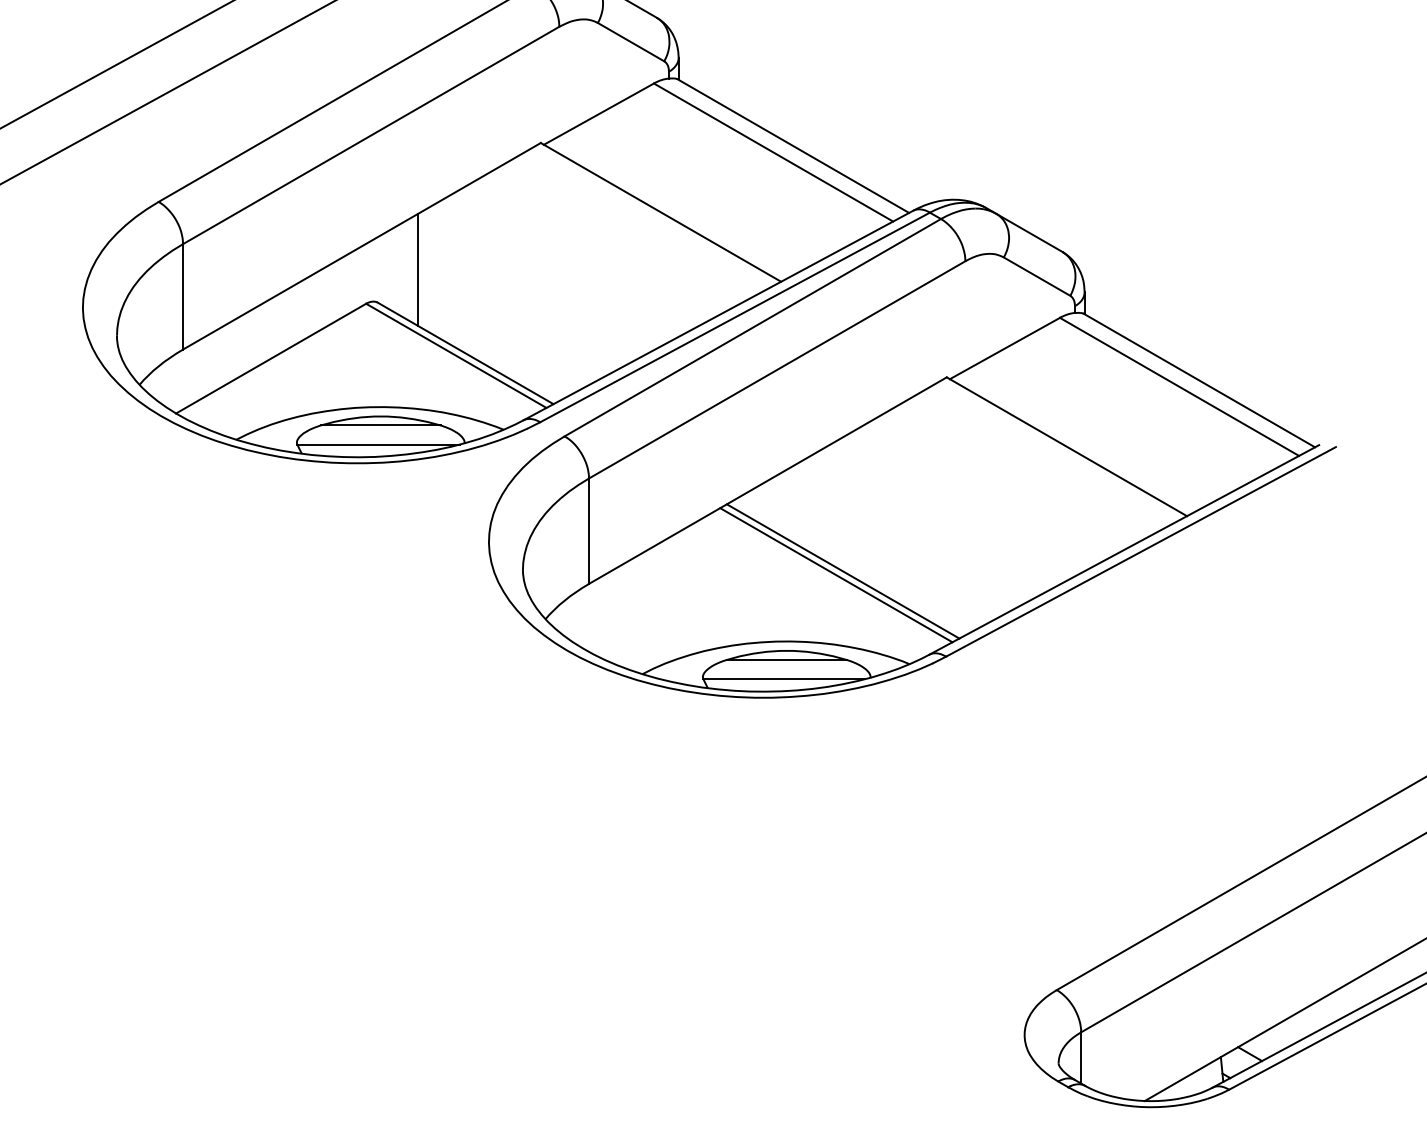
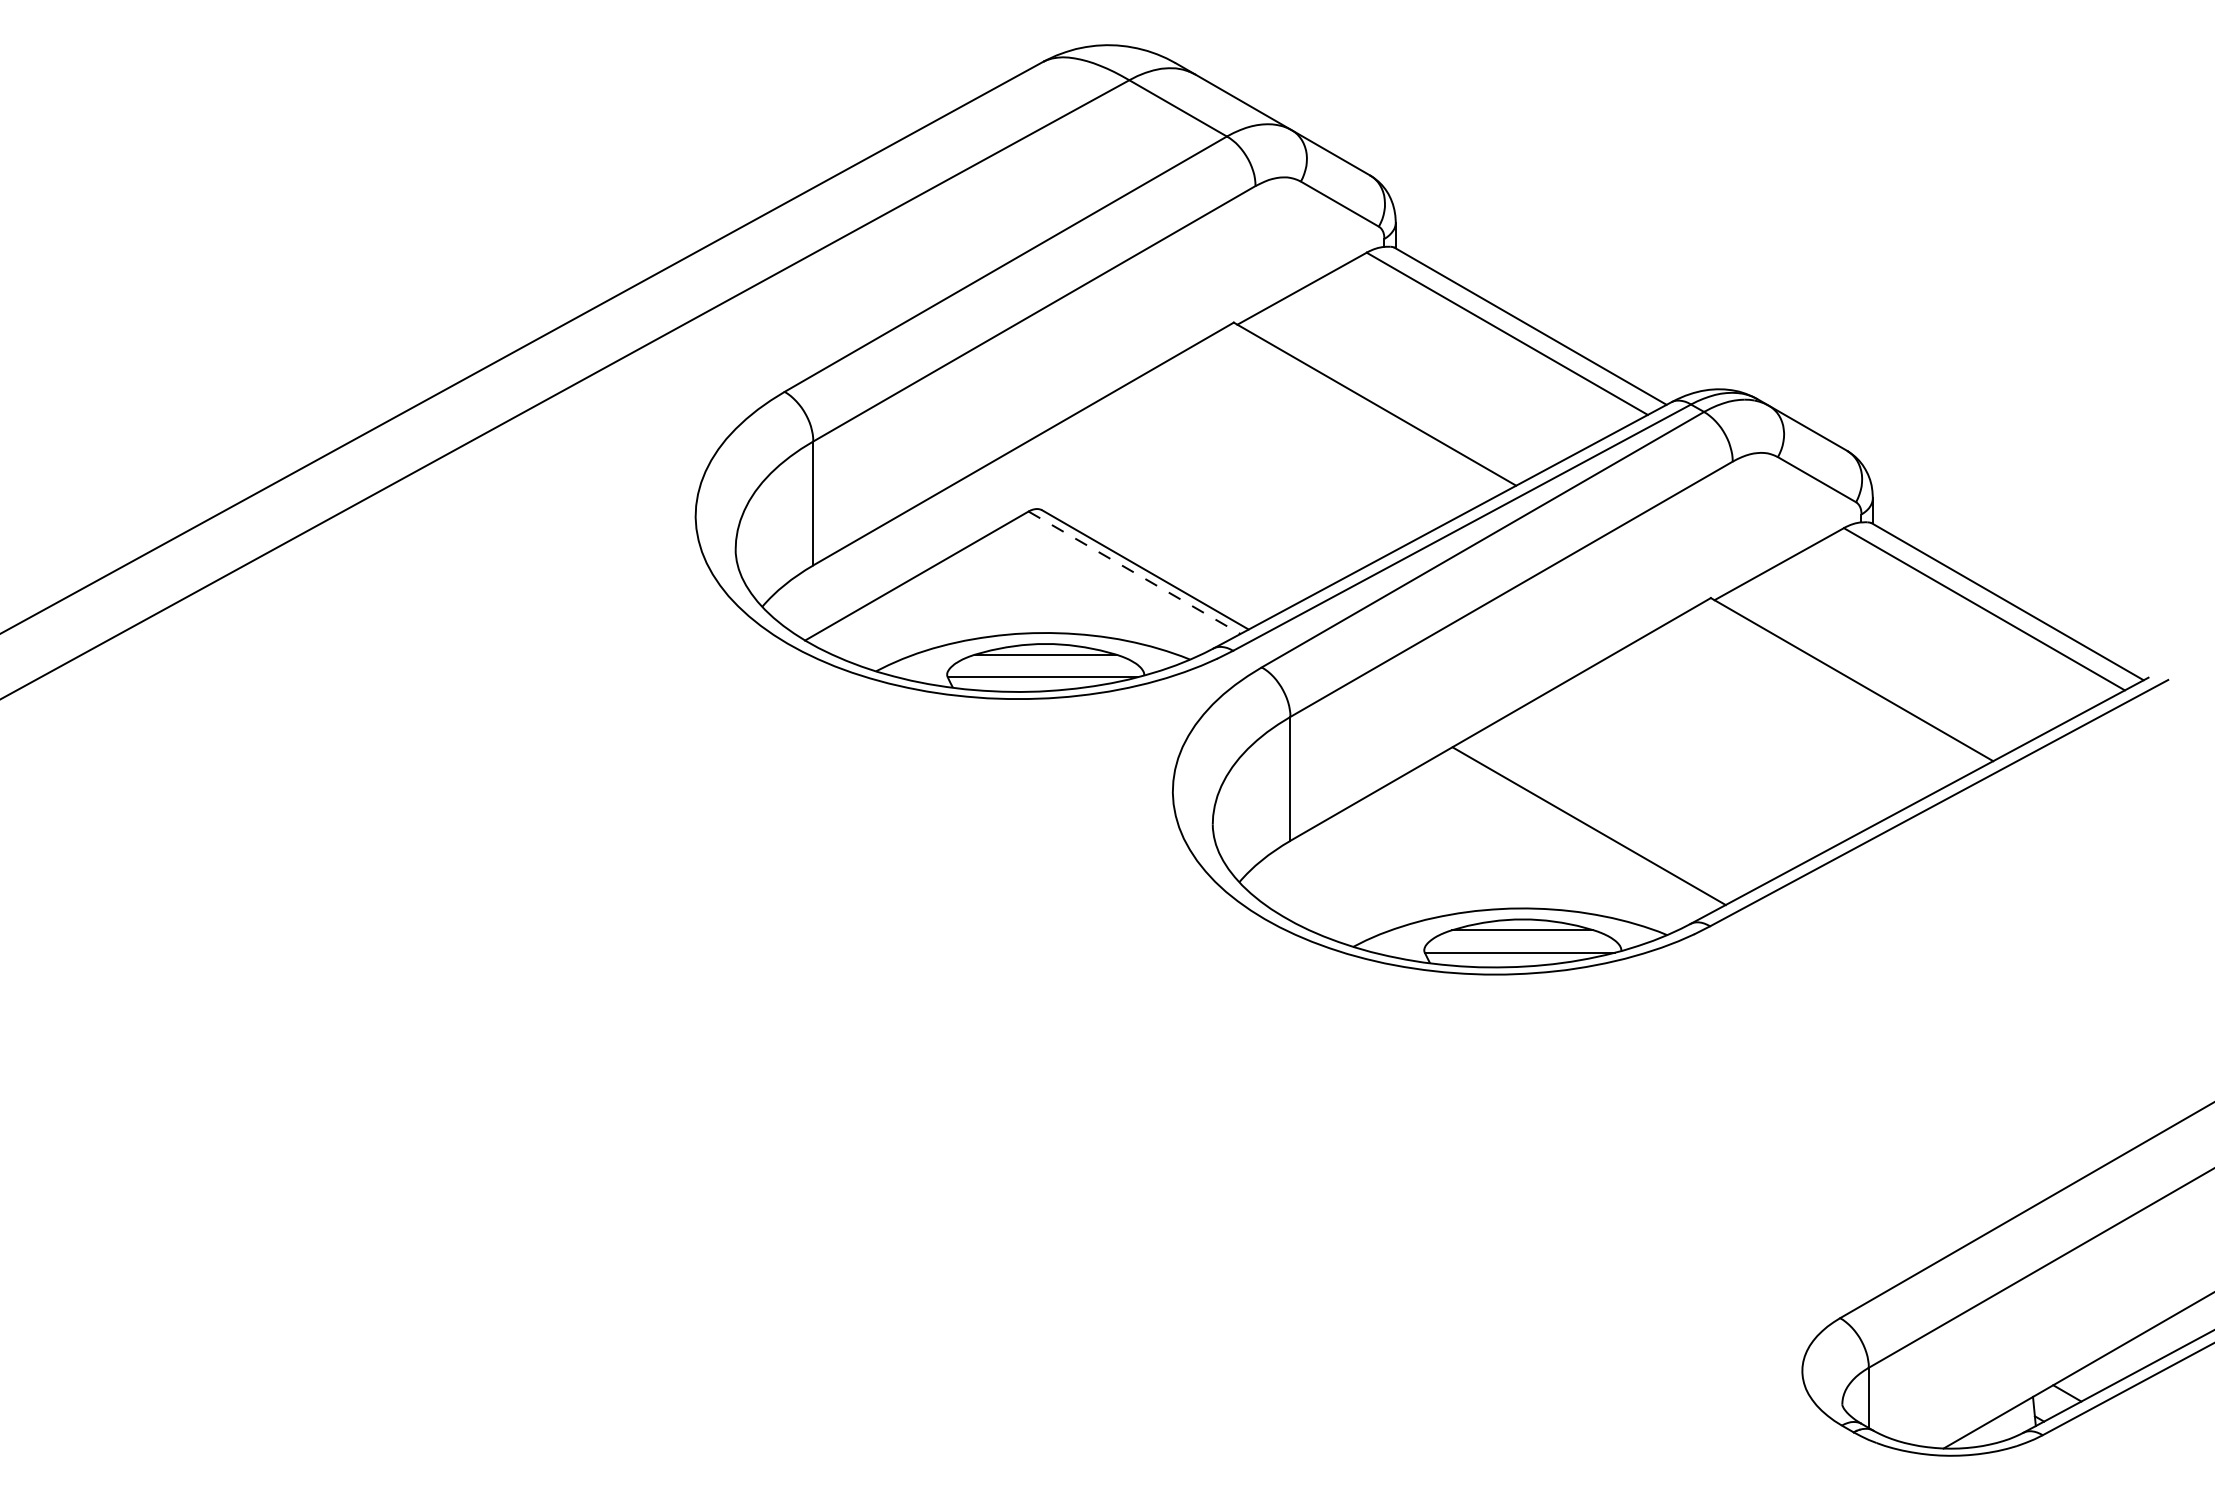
line: (418, 269) -> (1089, 471), removed
line: (456, 356) -> (1134, 573), solid -> dashed
line: (835, 575) -> (1580, 830), removed

